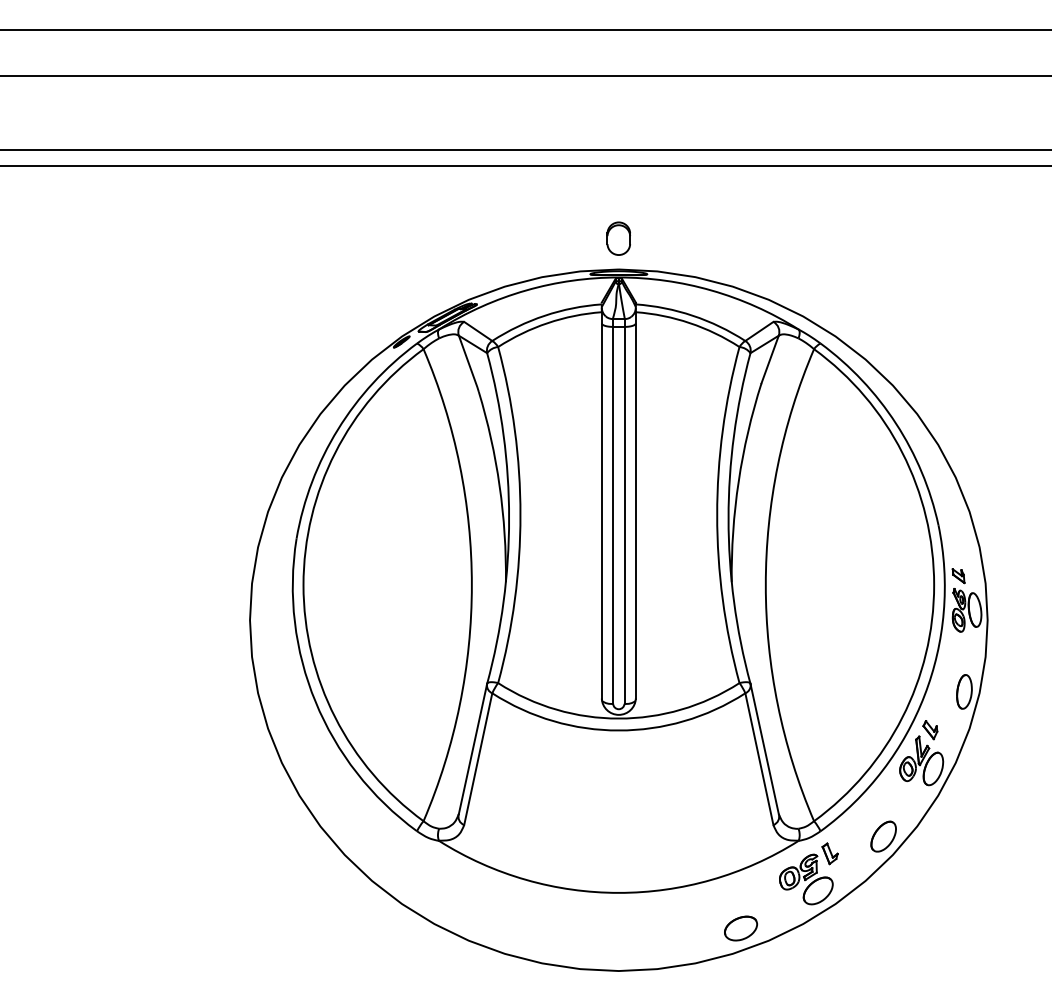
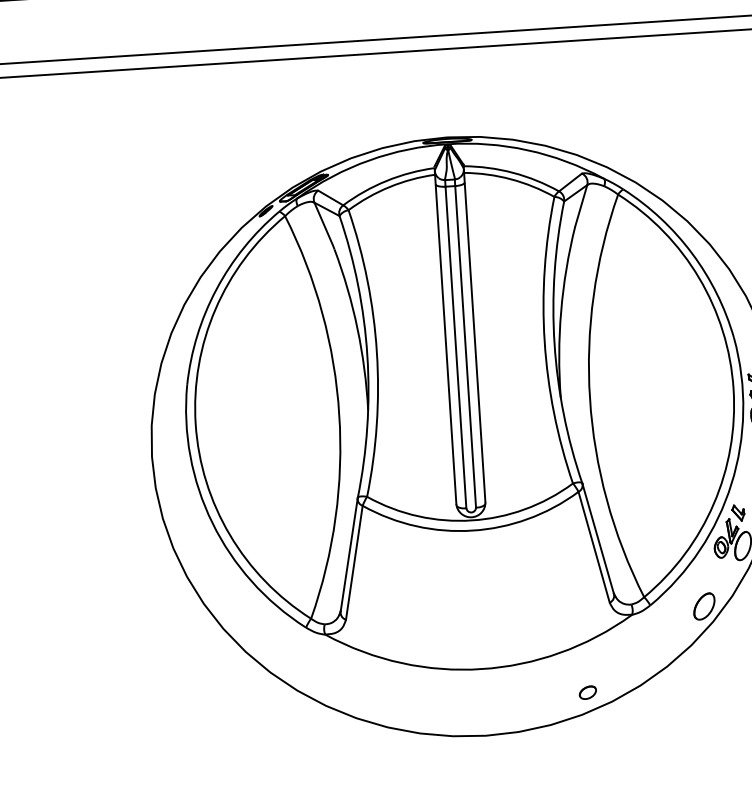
part: (618, 238) -> (445, 110), removed
part: (808, 873) -> (642, 642), removed
part: (741, 928) -> (588, 692), size x0.6

